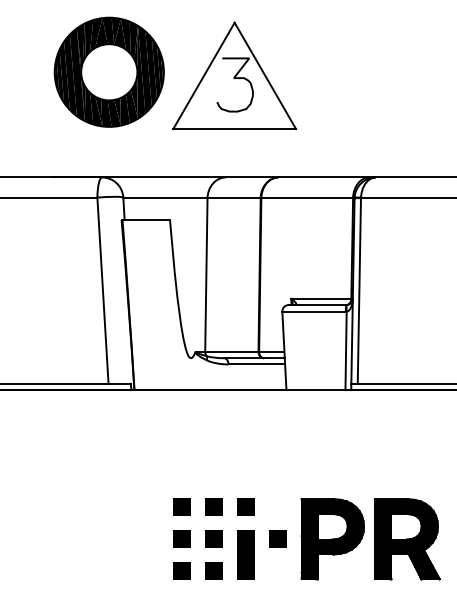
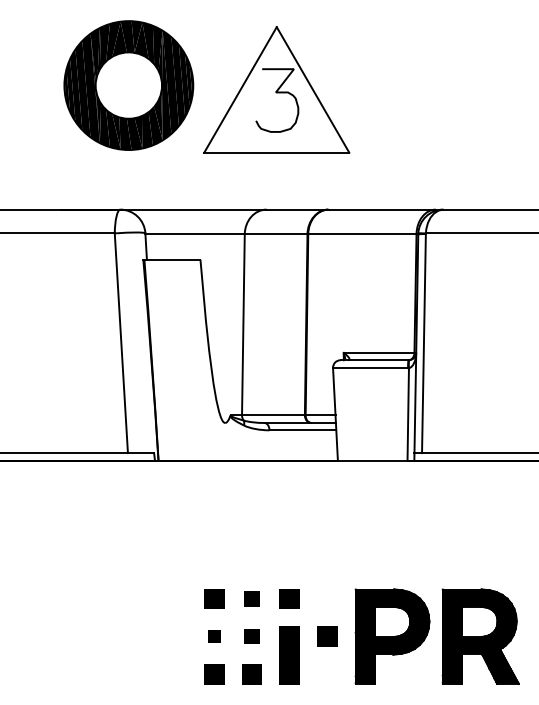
part: (213, 506) -> (251, 598), size x0.7
part: (181, 539) -> (214, 636), size x0.6
part: (213, 539) -> (251, 636), size x0.7

